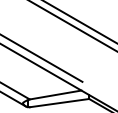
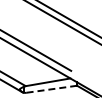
line: (59, 103) -> (51, 89), solid -> dashed

